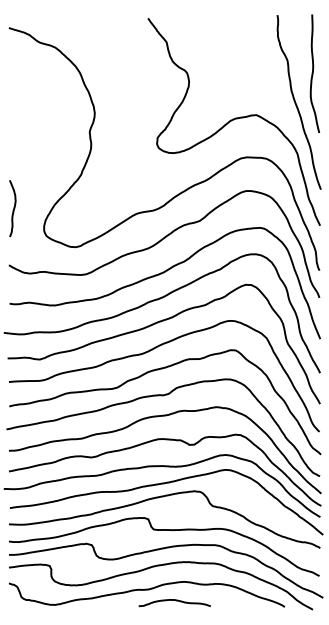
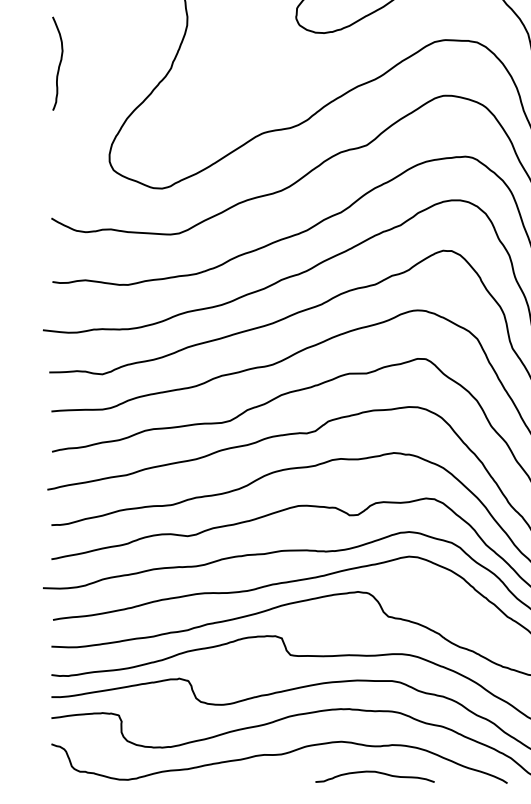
curve: (13, 208) -> (58, 63), moved
curve: (175, 601) -> (376, 774), moved

